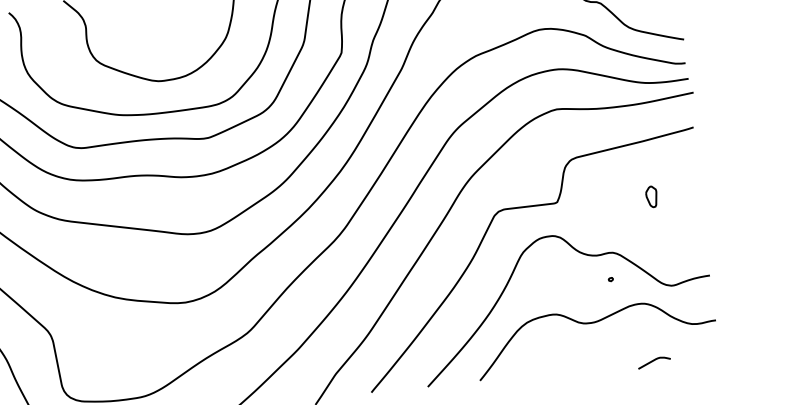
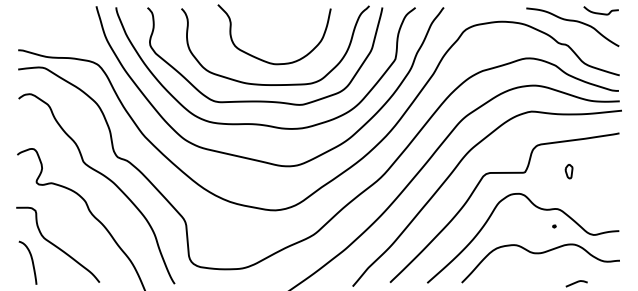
part: (650, 196) -> (568, 171), moved

